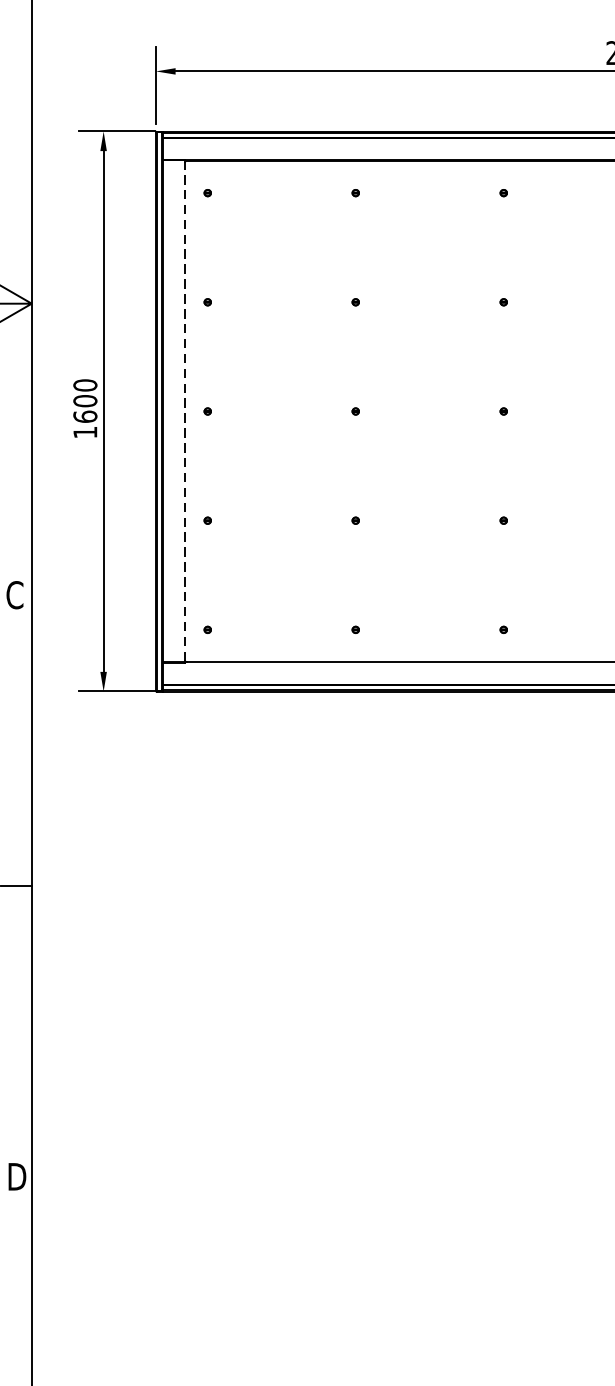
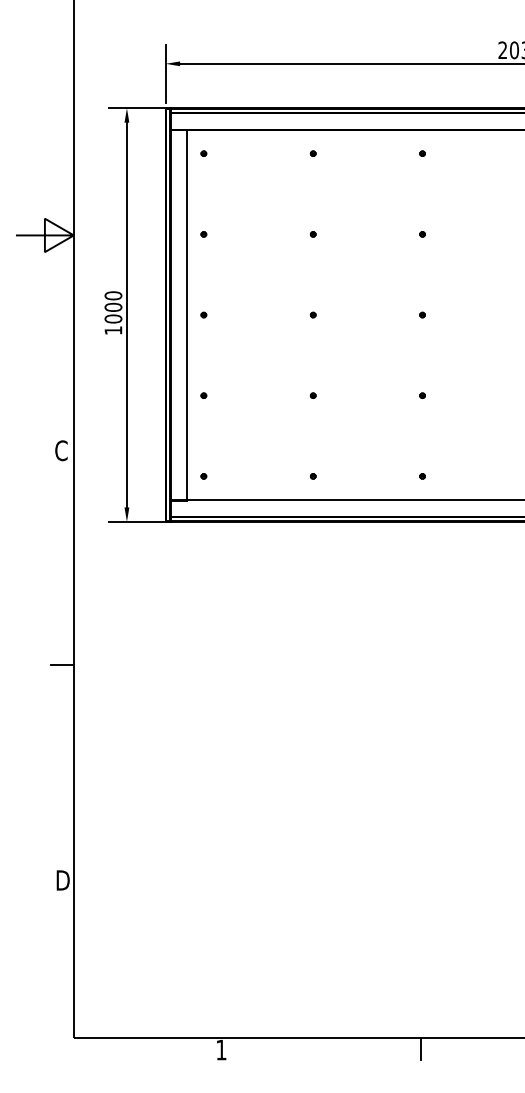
line: (185, 410) -> (187, 314), dashed -> solid
text: (85, 416) -> (113, 318), 1600 -> 1000

